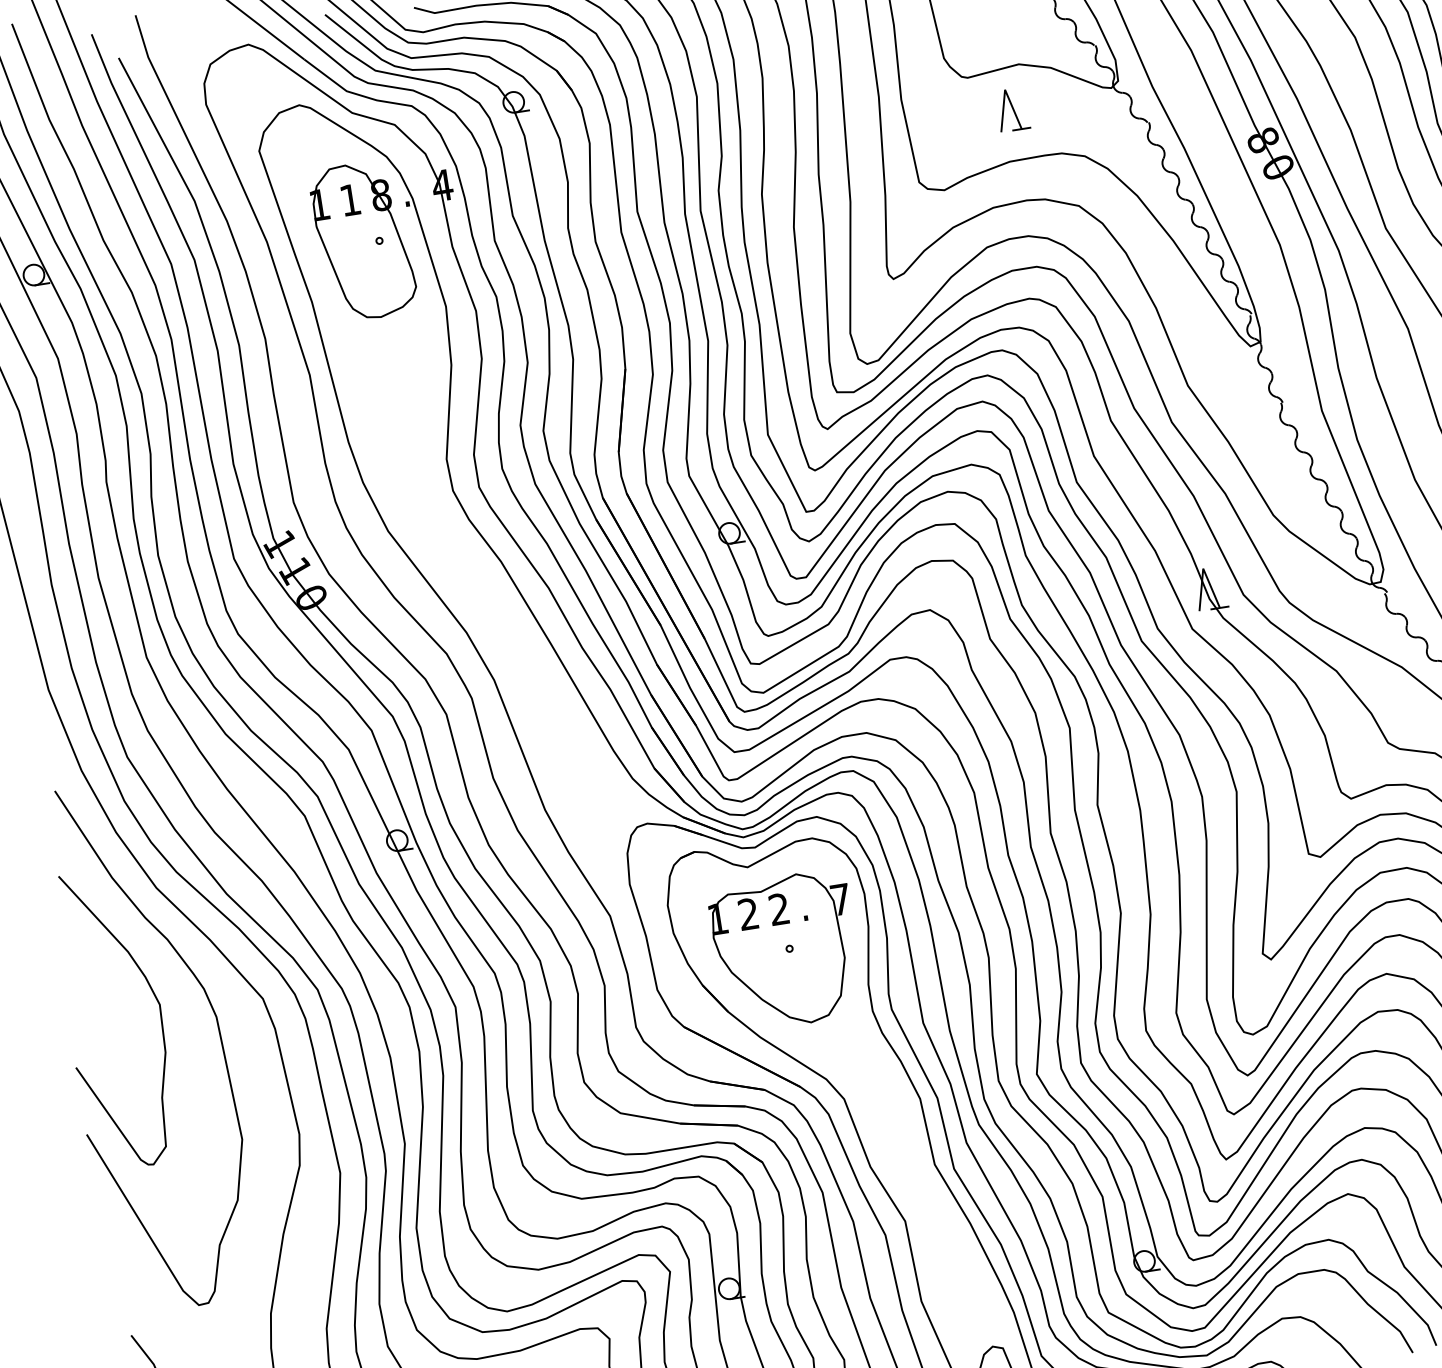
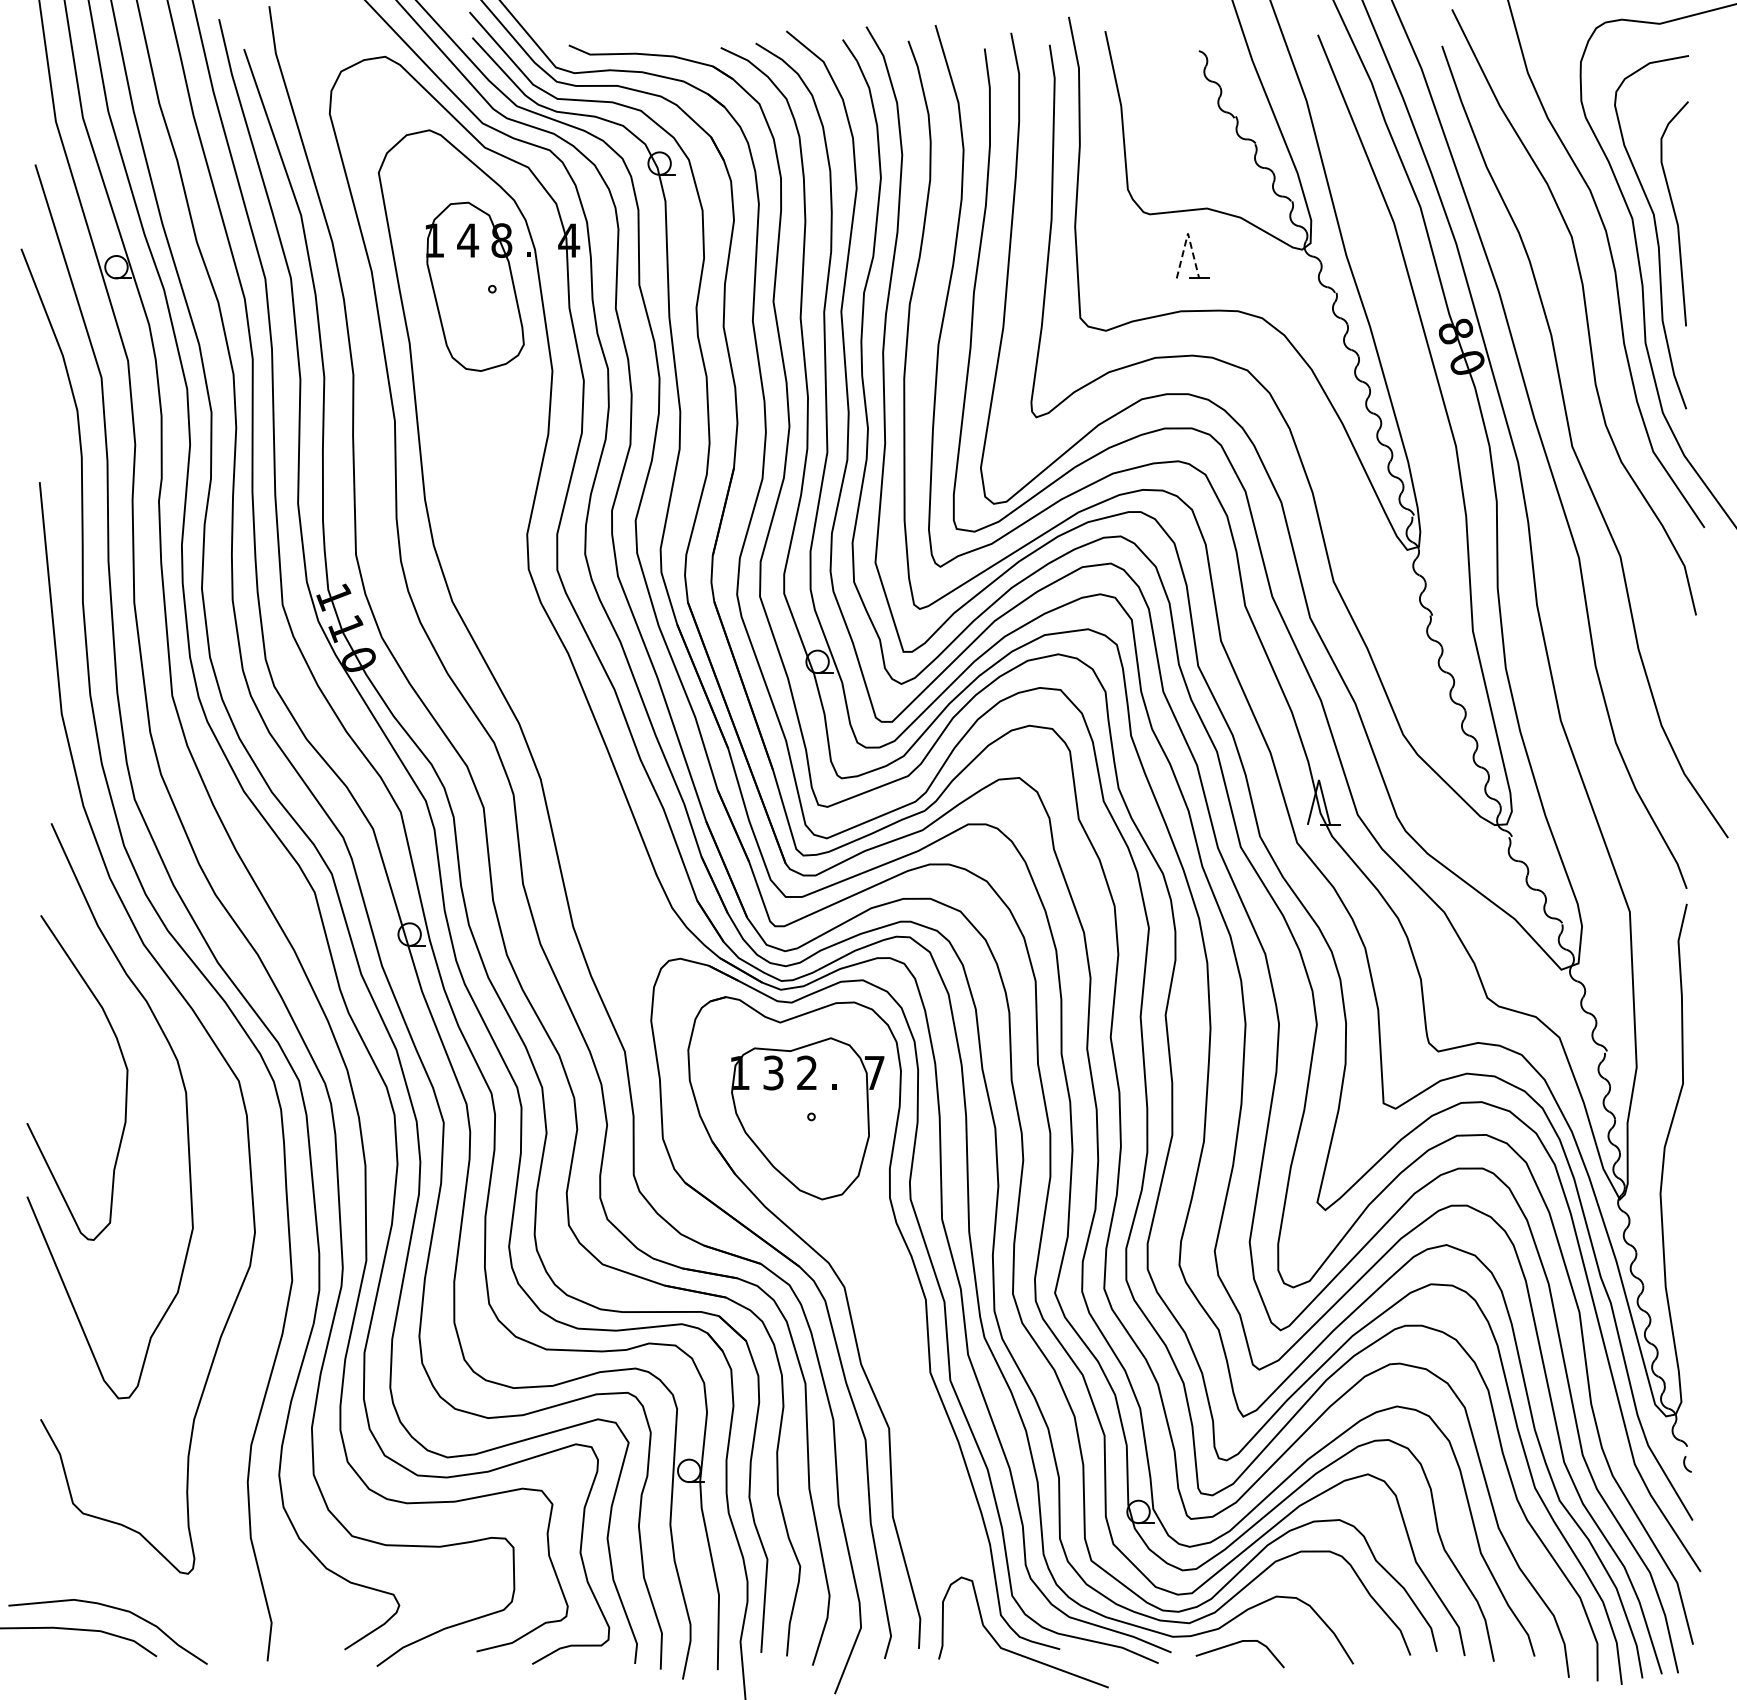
line: (1004, 89) -> (1187, 233), solid -> dashed
text: (350, 199) -> (468, 240), 1 -> 4
text: (748, 913) -> (773, 1072), 2 -> 3

